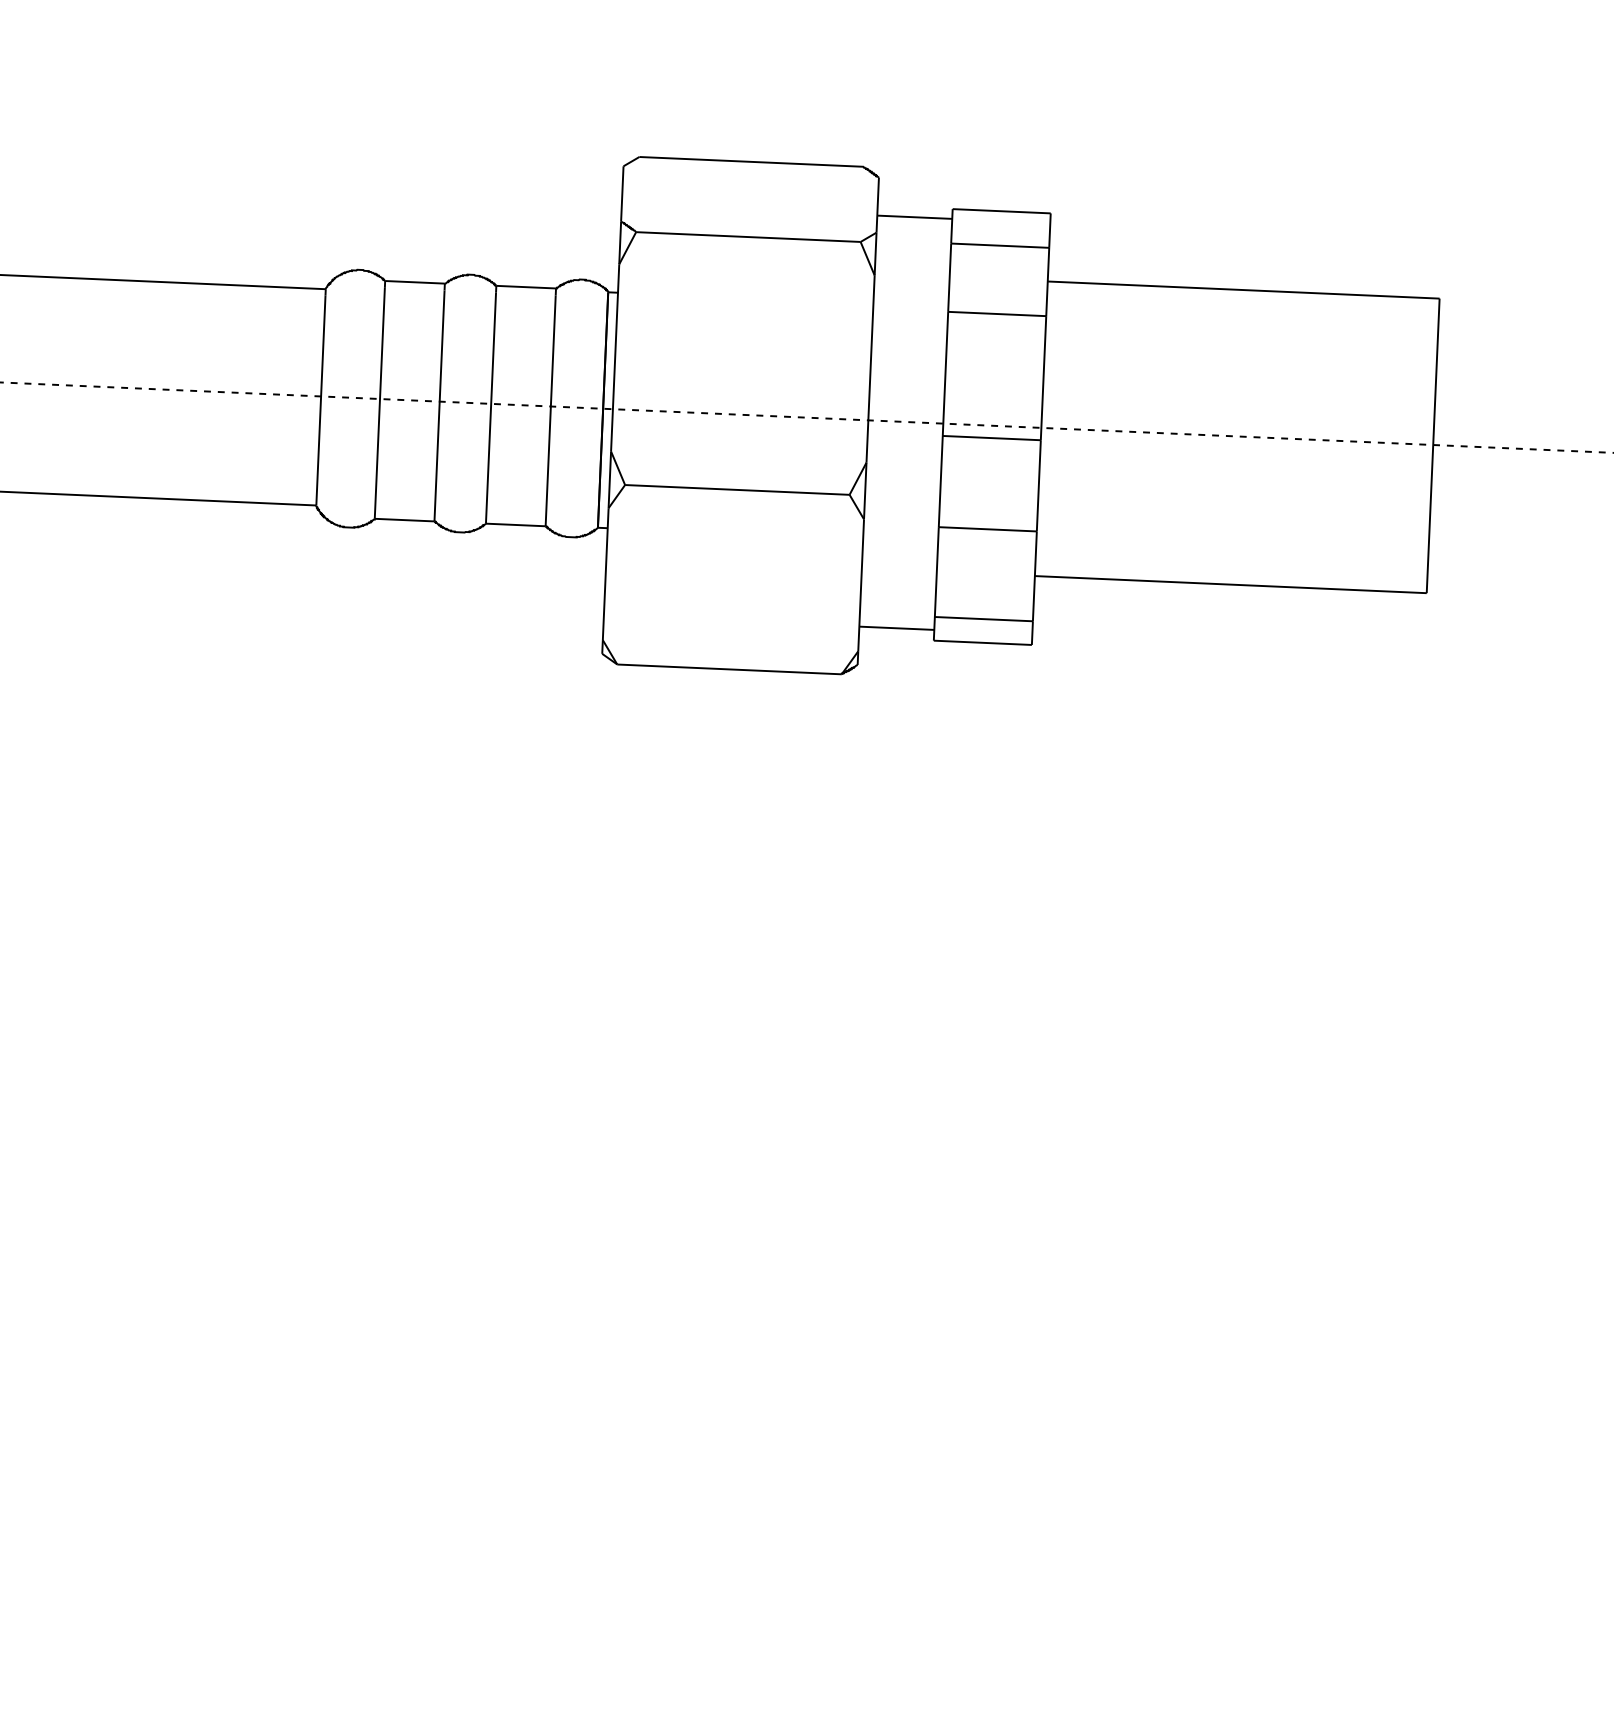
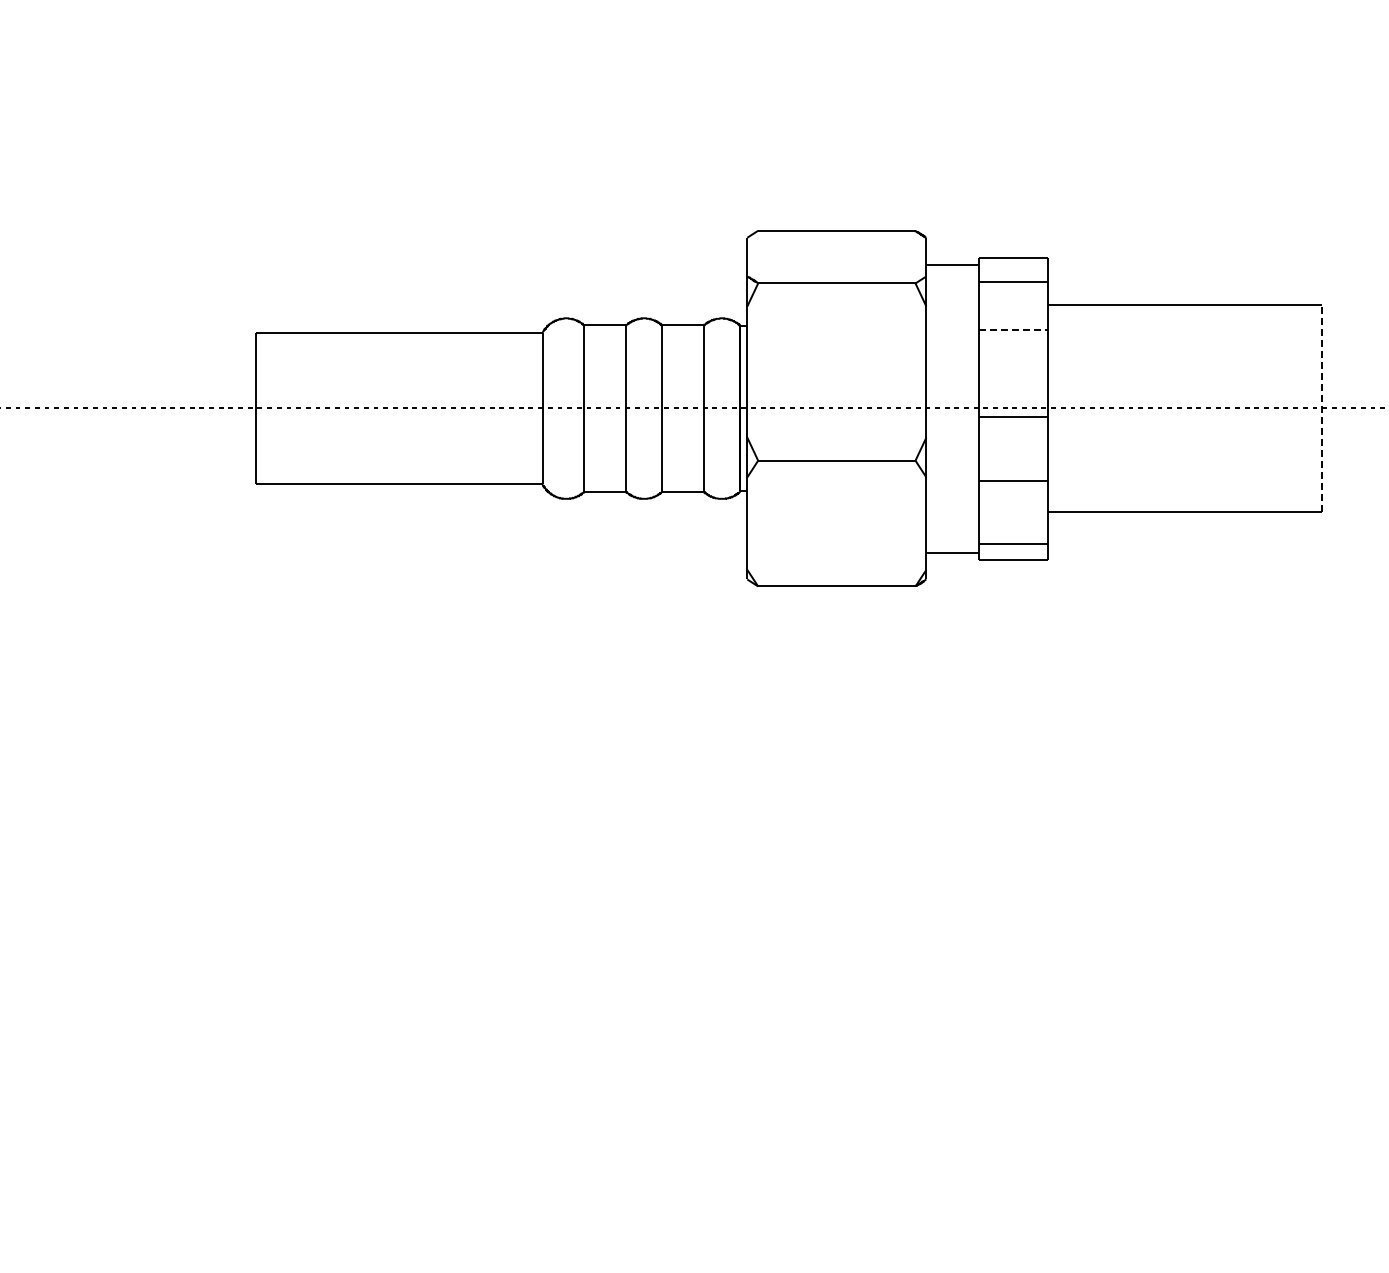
line: (997, 313) -> (1013, 329), solid -> dashed
line: (1433, 445) -> (1322, 408), solid -> dashed

